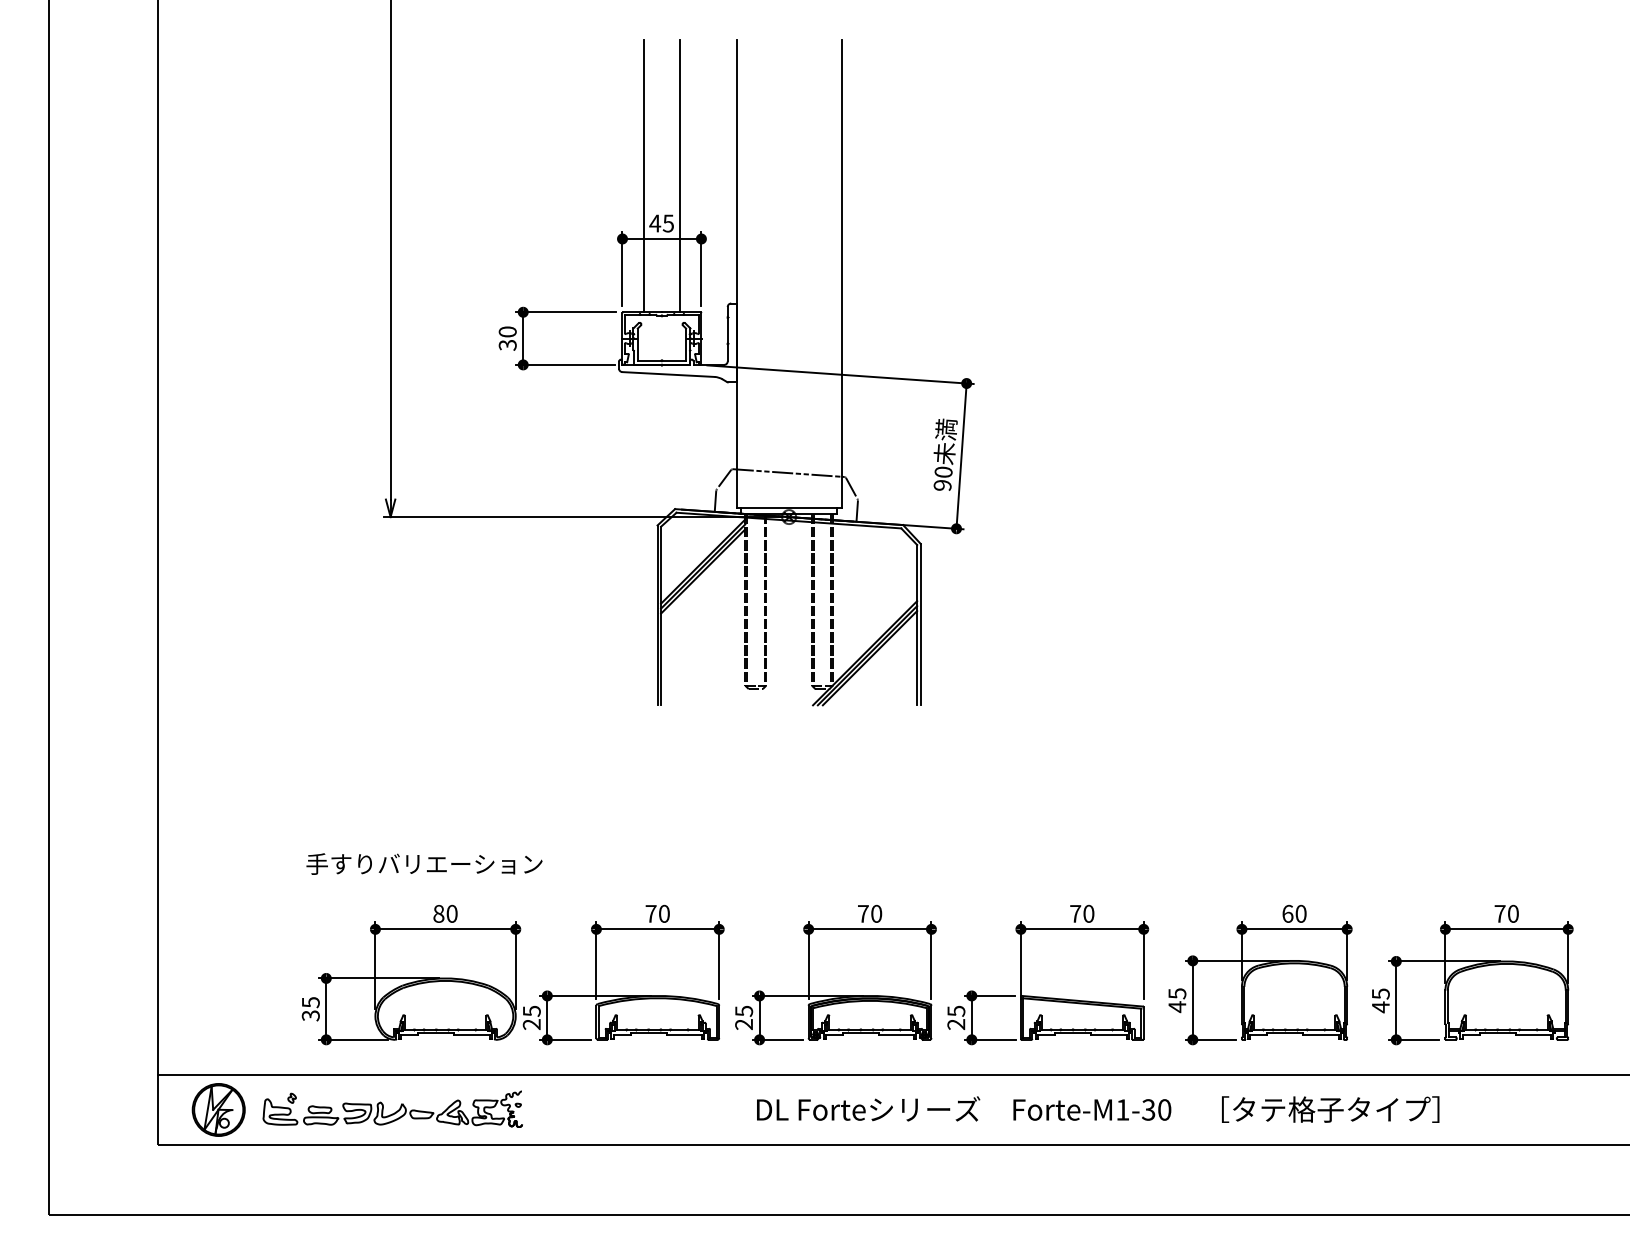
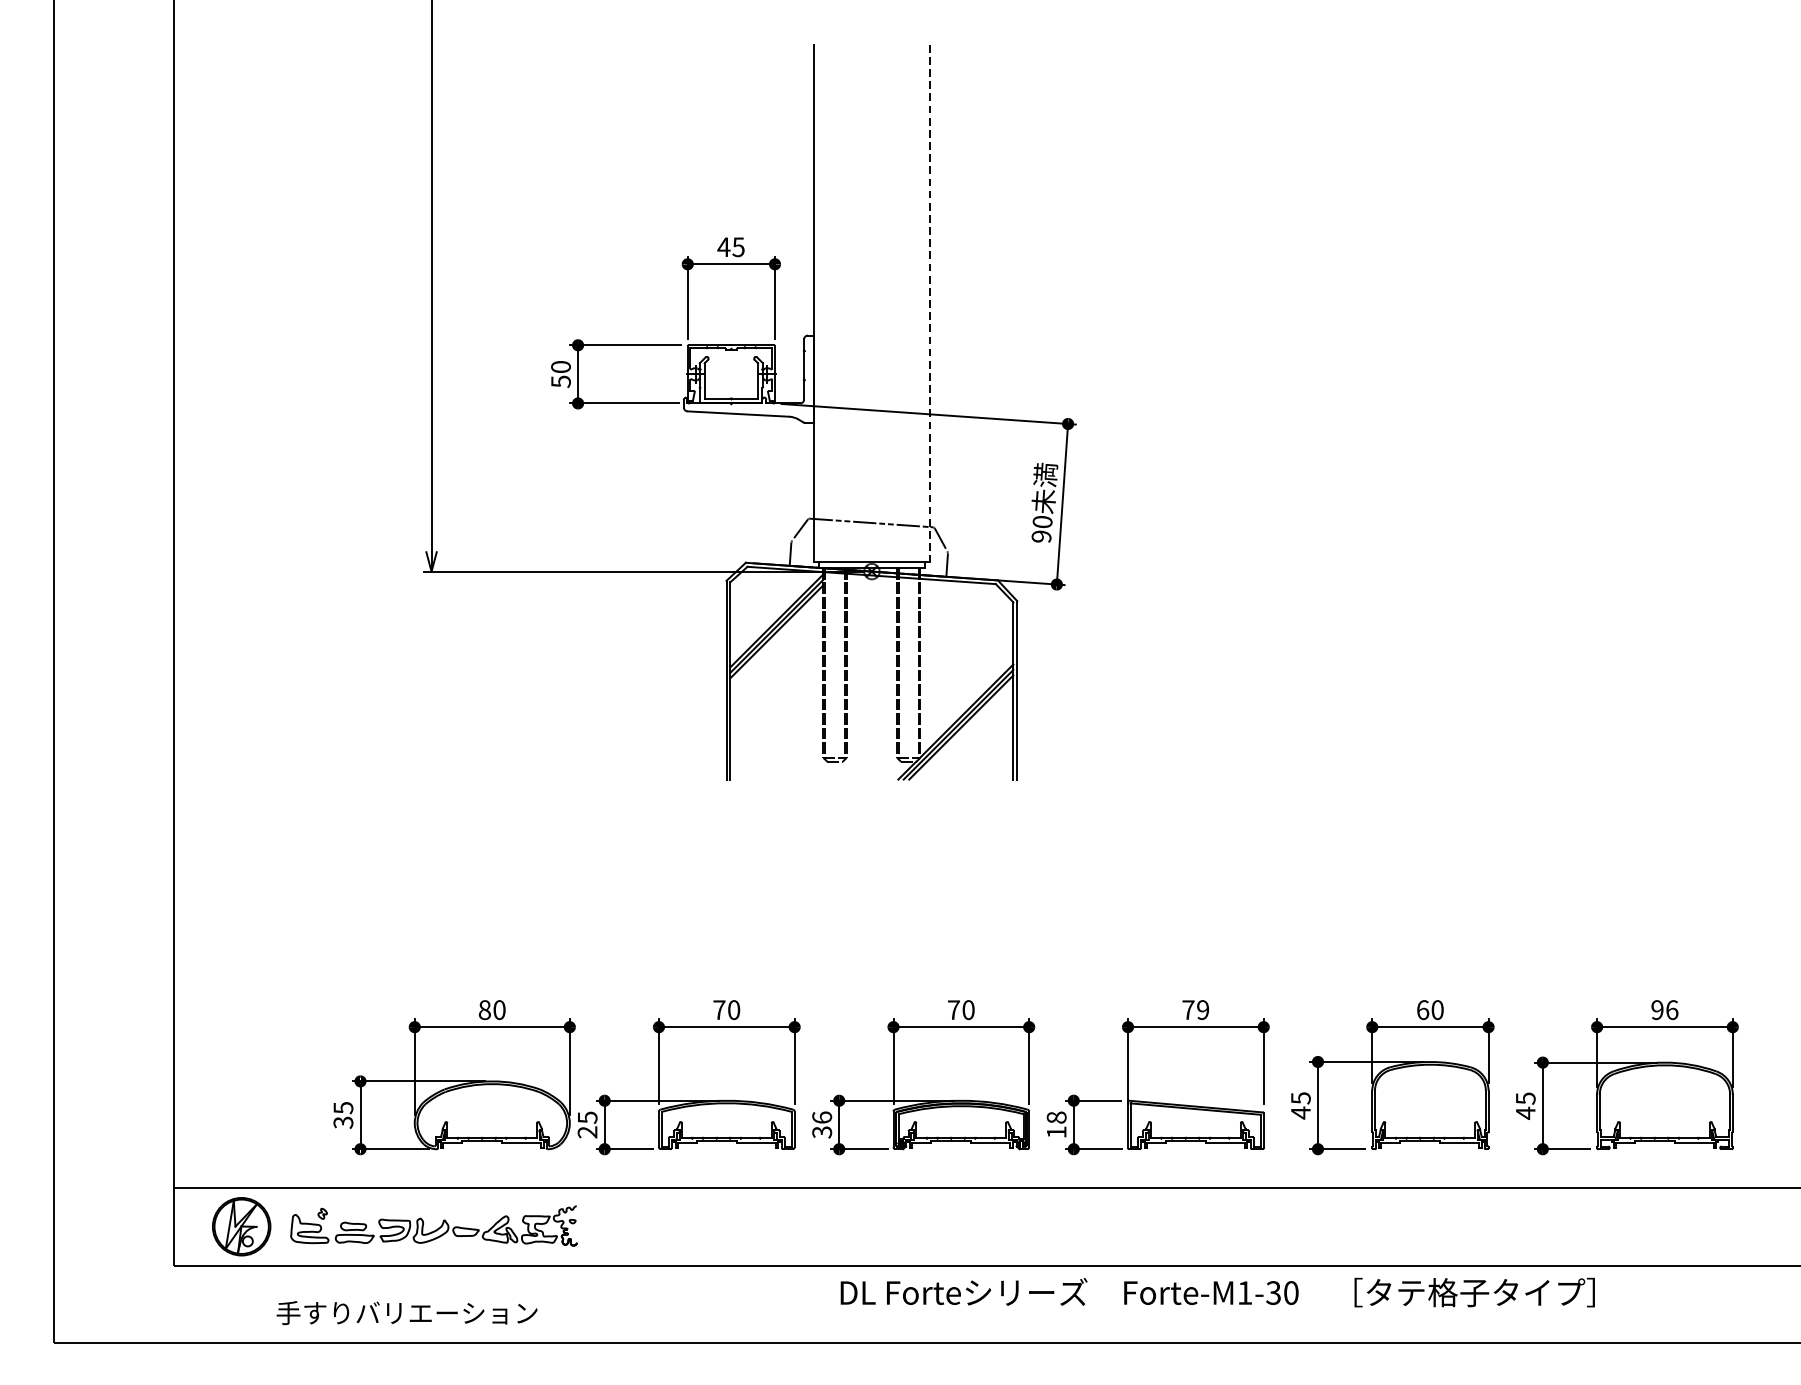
line: (644, 176) -> (712, 195), removed
line: (679, 176) -> (750, 195), removed
line: (841, 274) -> (929, 303), solid -> dashed
text: (507, 344) -> (560, 380), 30 -> 50
text: (424, 863) -> (407, 1312), moved
text: (1088, 913) -> (1202, 1009), 70 -> 79
text: (1506, 913) -> (1664, 1009), 70 -> 96
text: (744, 1017) -> (822, 1124), 25 -> 36
text: (956, 1017) -> (1056, 1124), 25 -> 18
text: (1098, 1109) -> (1218, 1292), moved

